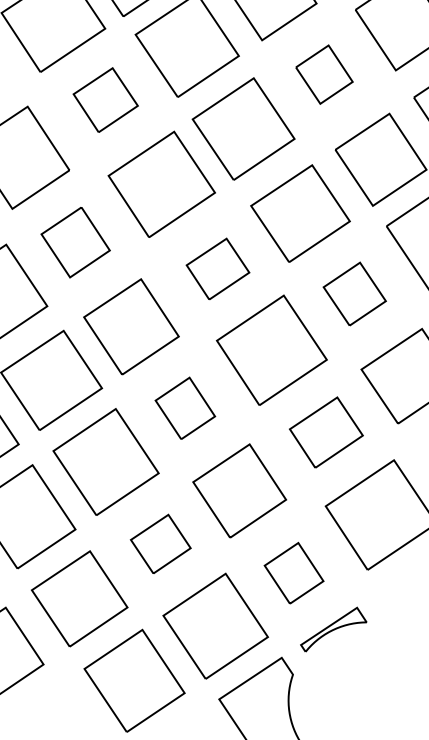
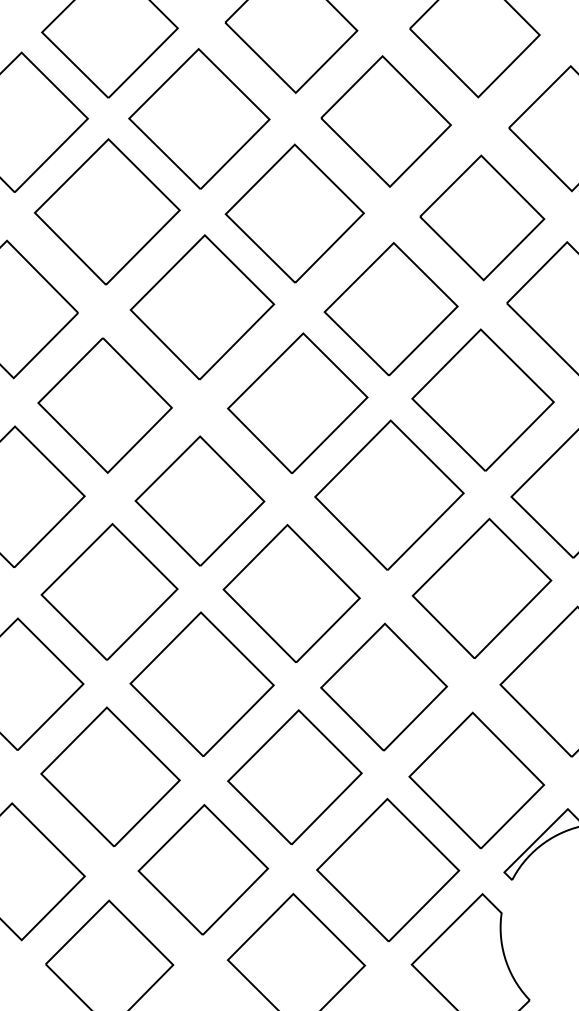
part: (323, 74) -> (385, 121), size x1.67
part: (105, 99) -> (106, 211), size x1.67
part: (75, 242) -> (104, 405), size x1.43
part: (217, 268) -> (297, 402), size x1.67
part: (354, 293) -> (482, 399), size x1.67
part: (185, 408) -> (291, 593), size x1.67
part: (326, 431) -> (481, 587), size x1.43
part: (160, 543) -> (294, 776), size x1.67
part: (294, 573) -> (476, 780), size x1.67

